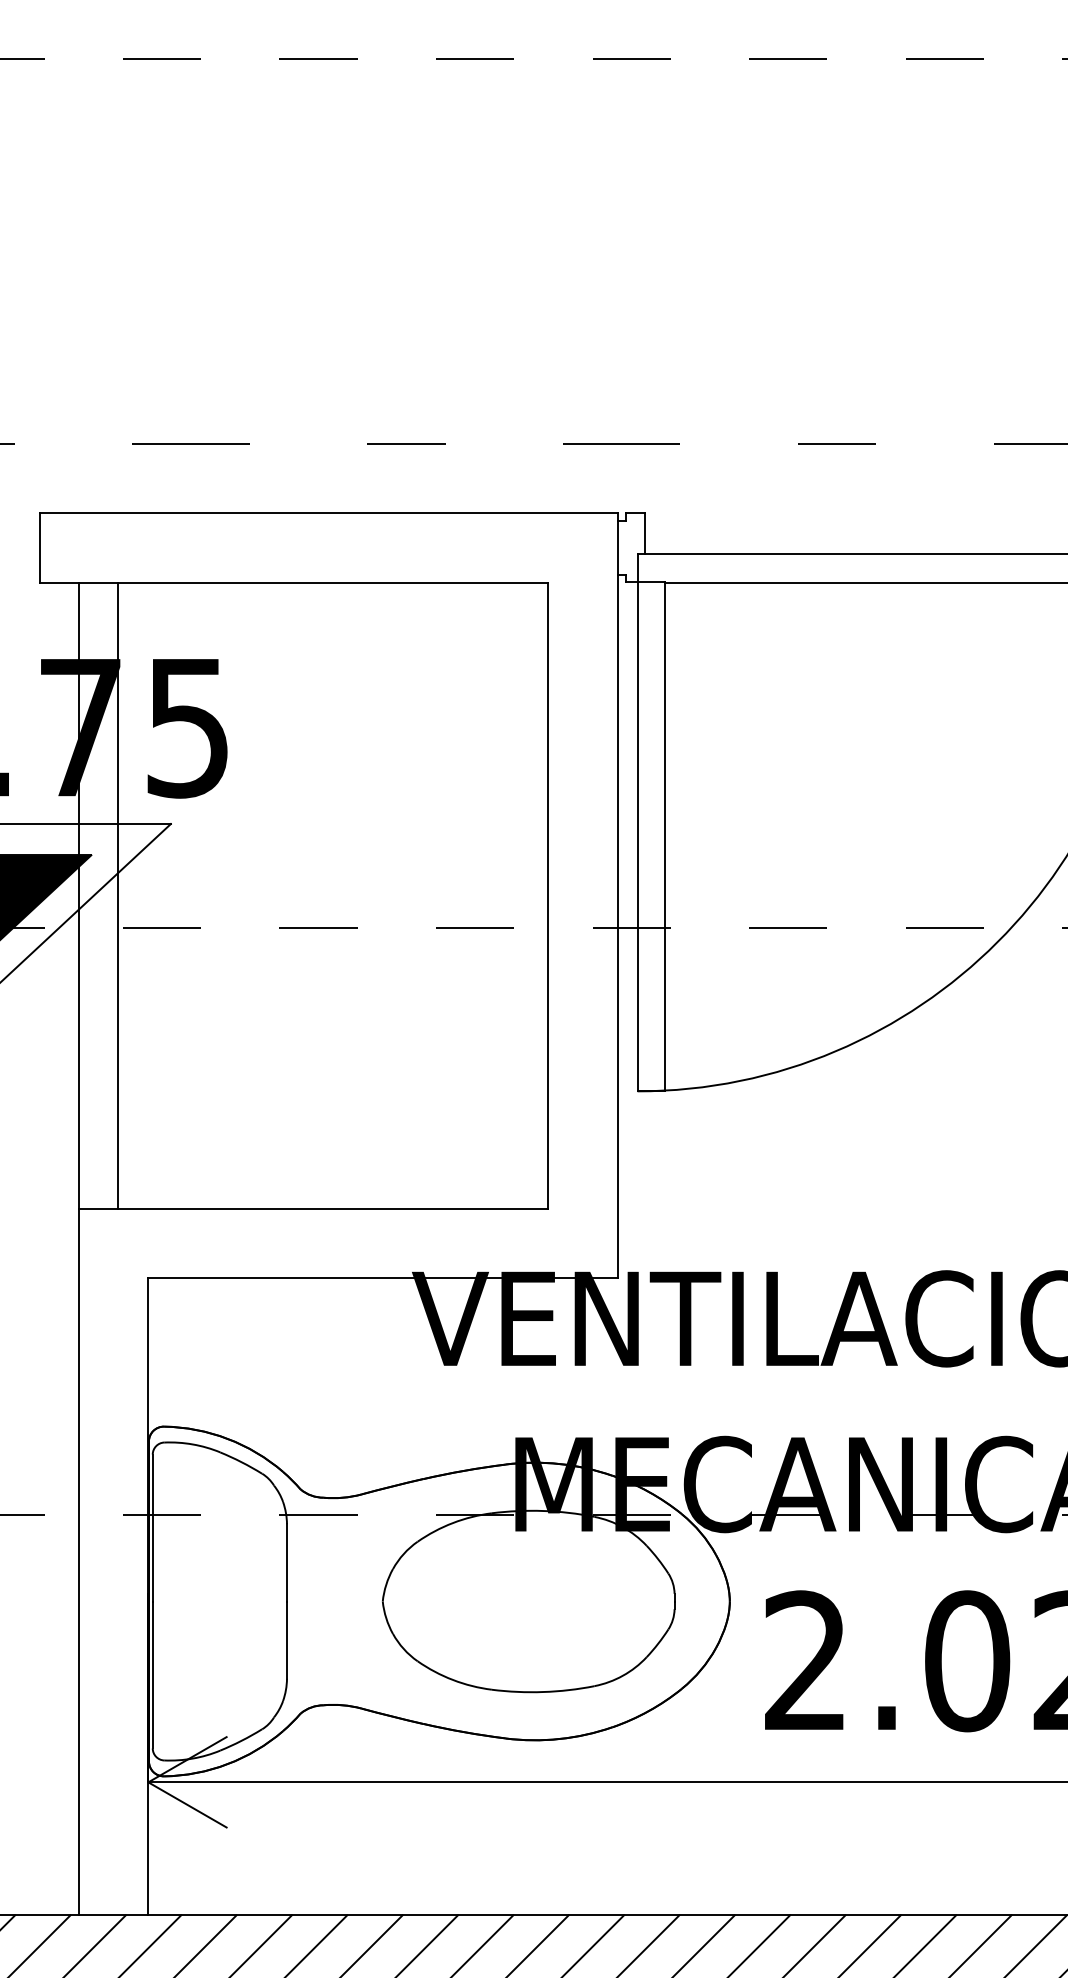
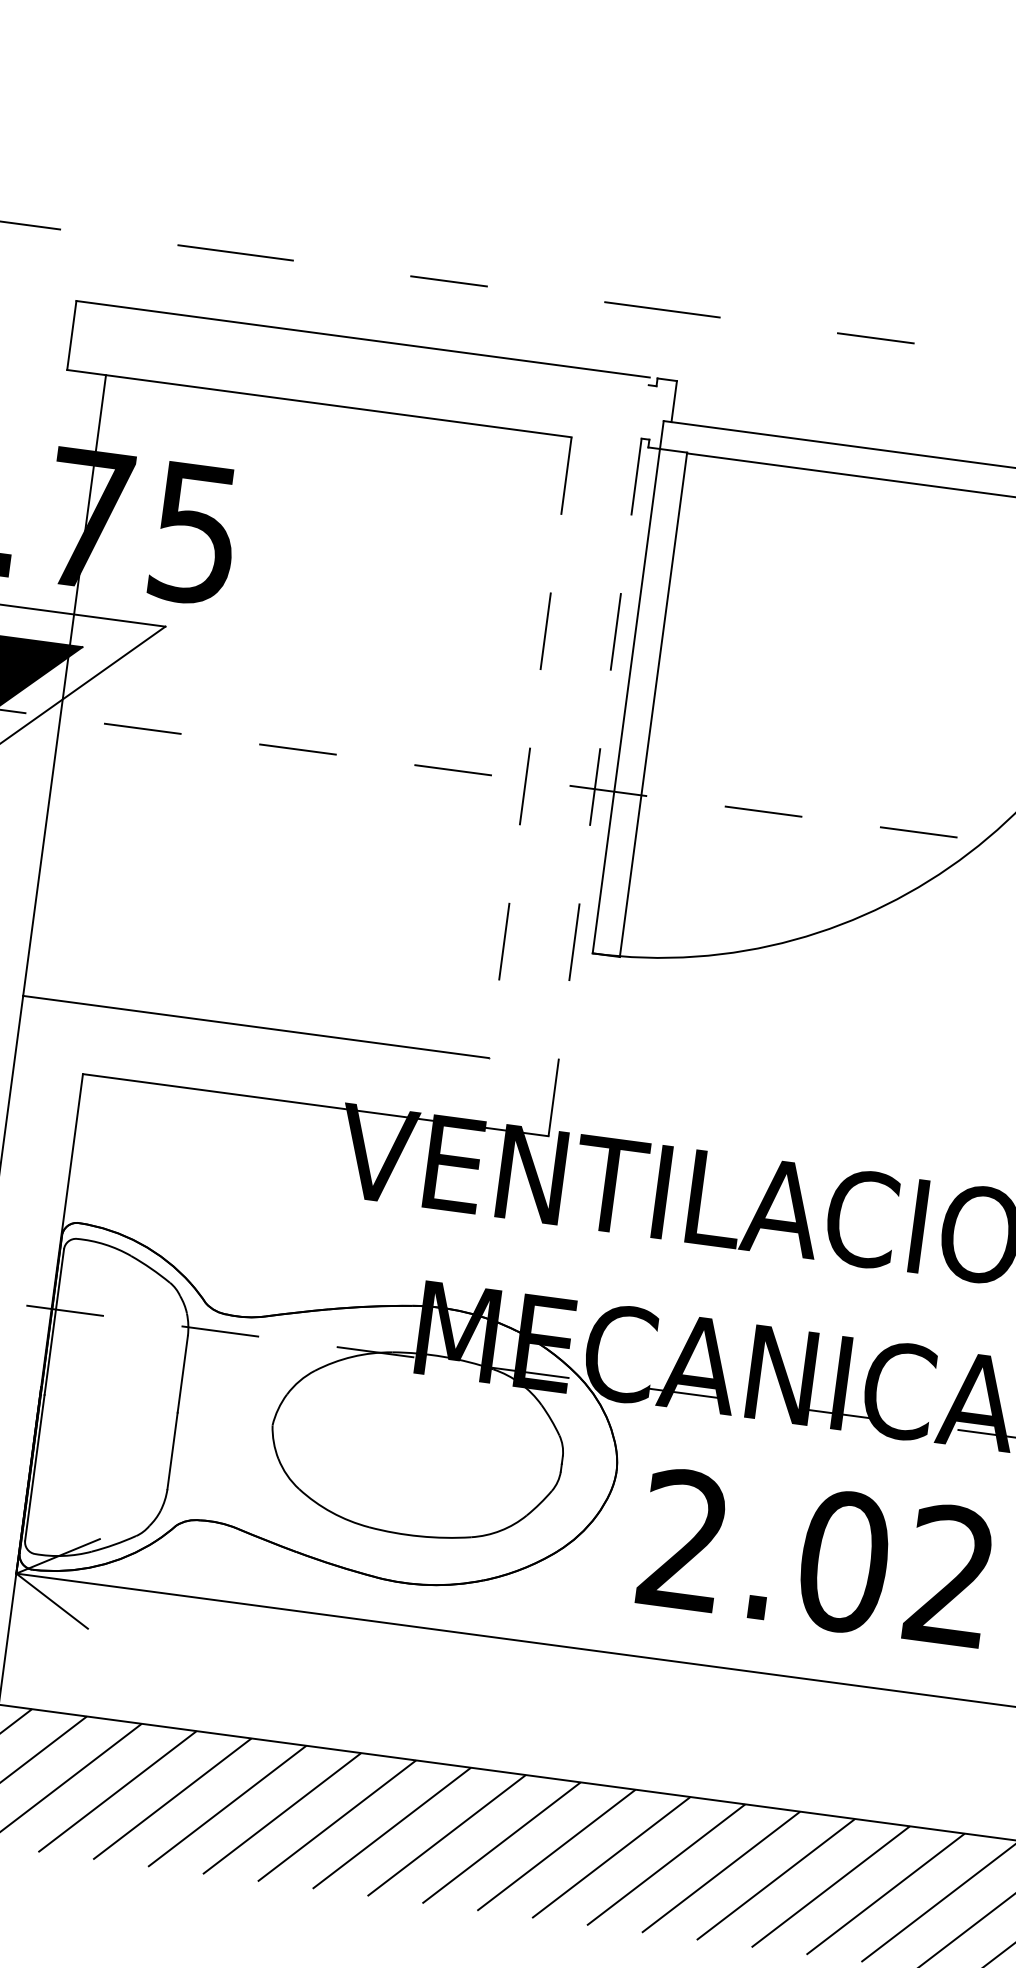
line: (117, 895) -> (103, 690), removed
line: (618, 895) -> (599, 756), solid -> dashed
line: (548, 896) -> (530, 748), solid -> dashed

